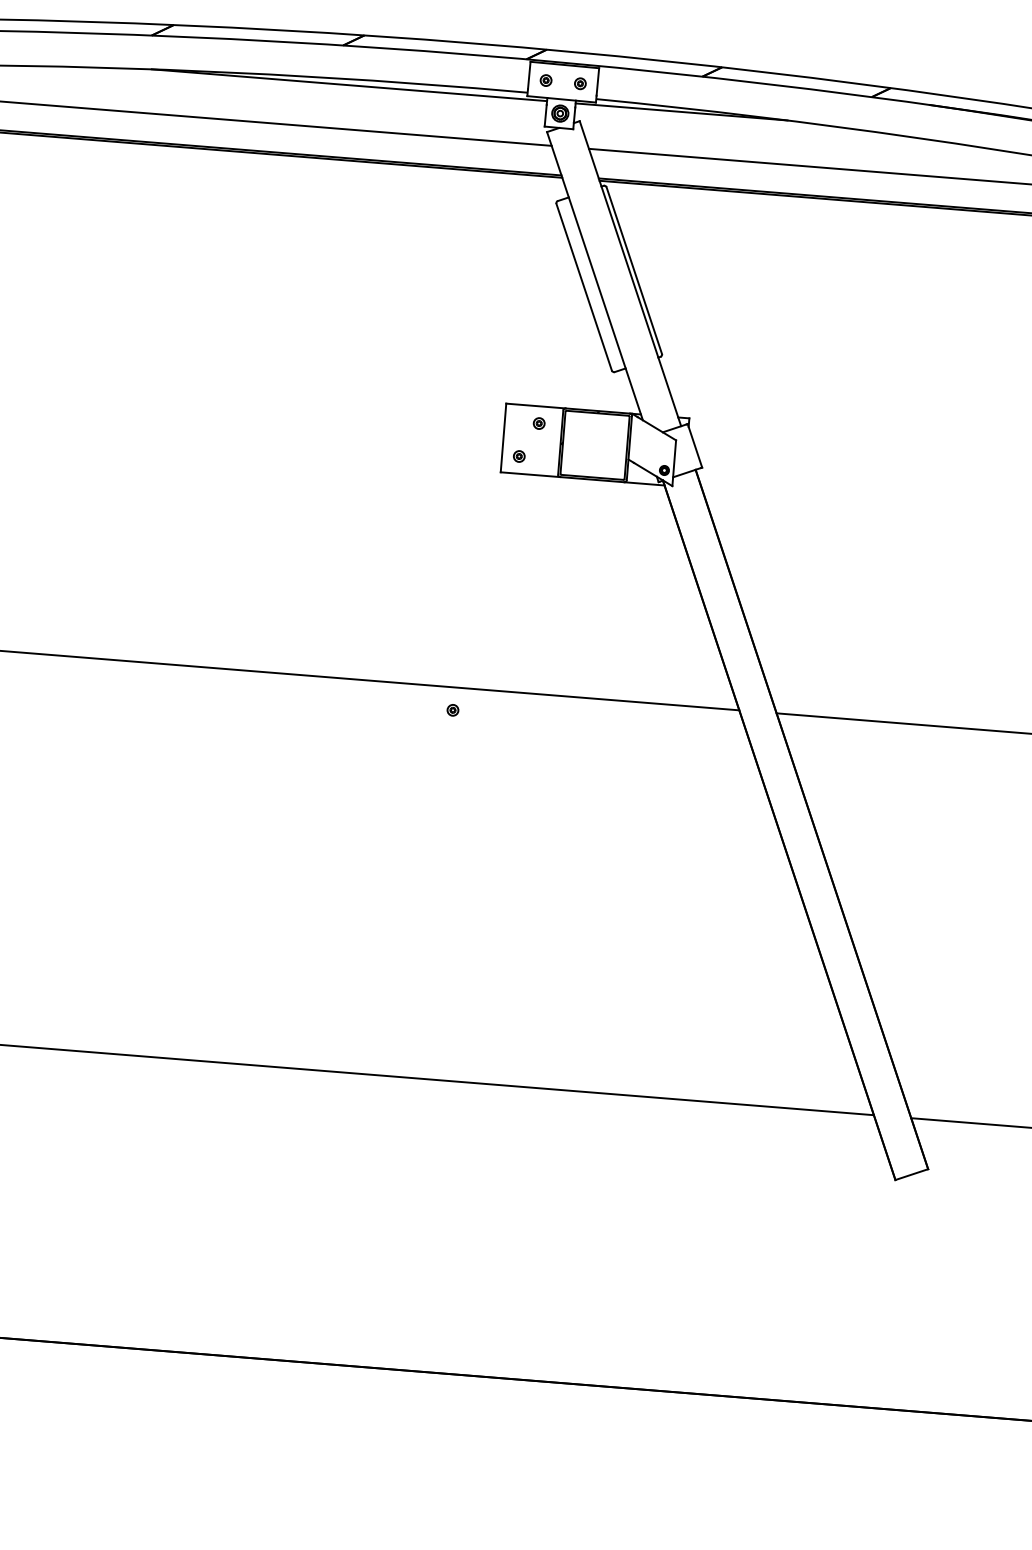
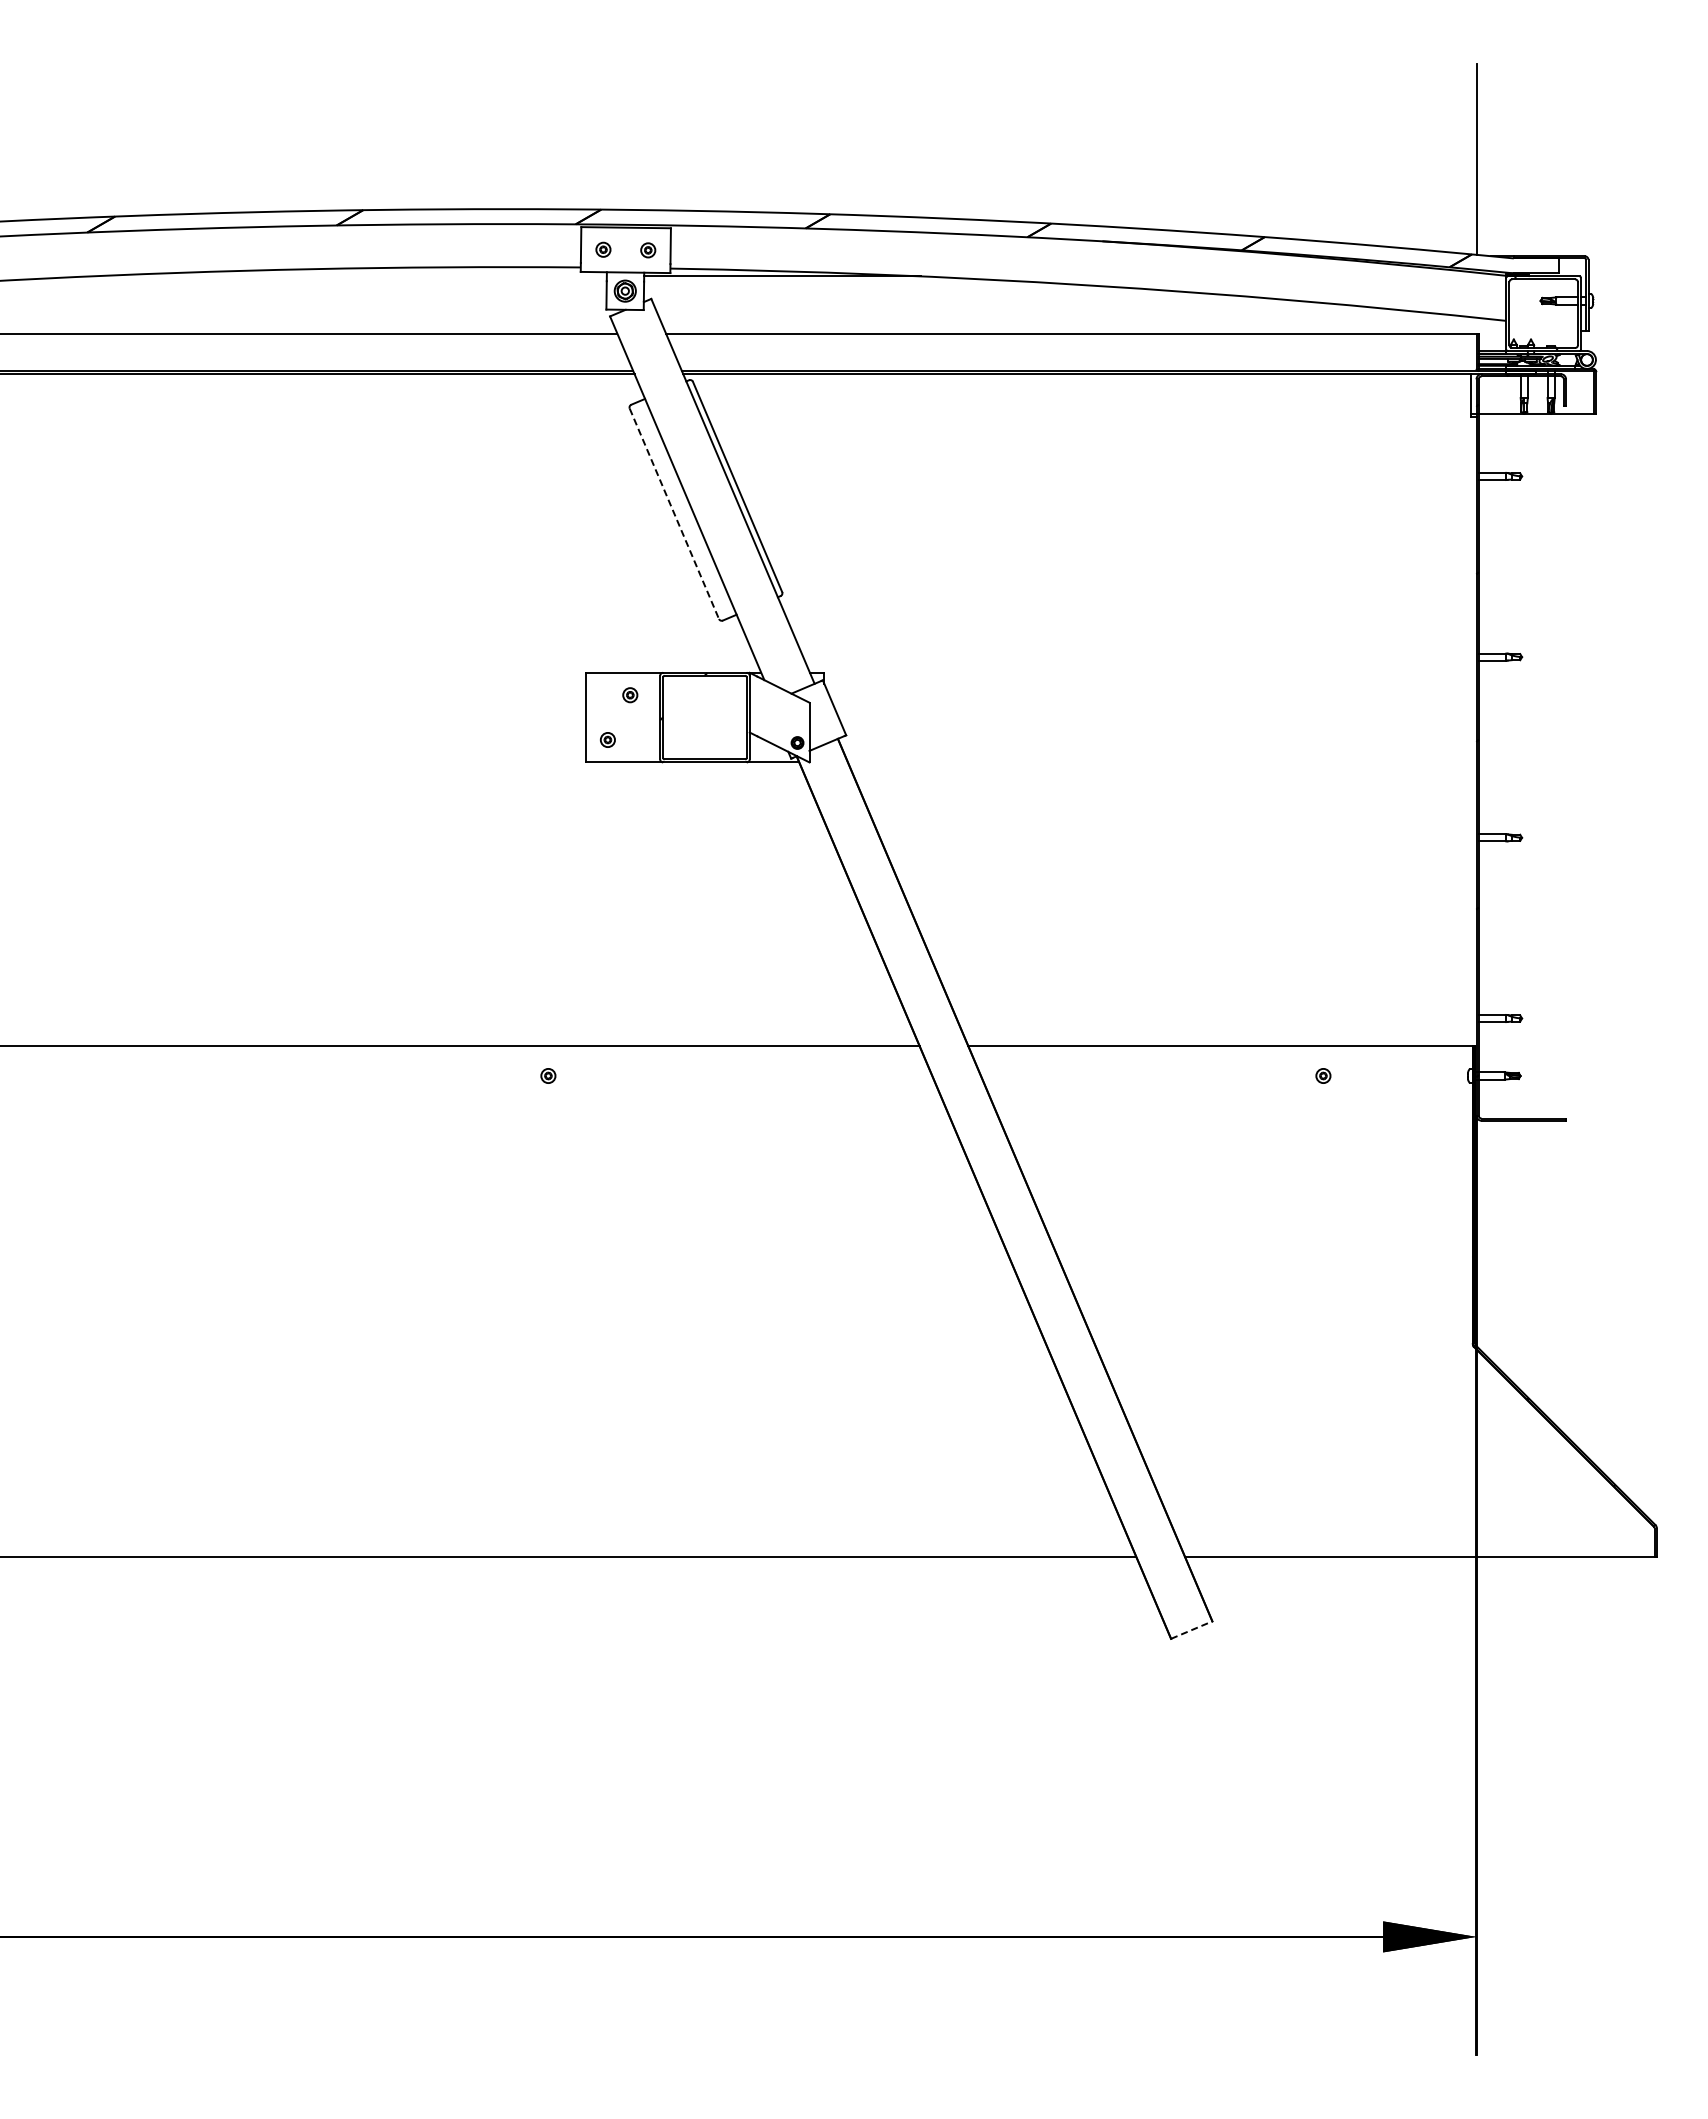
line: (349, 85) -> (348, 276), removed
line: (584, 287) -> (674, 514), solid -> dashed
line: (912, 1174) -> (1192, 1629), solid -> dashed

